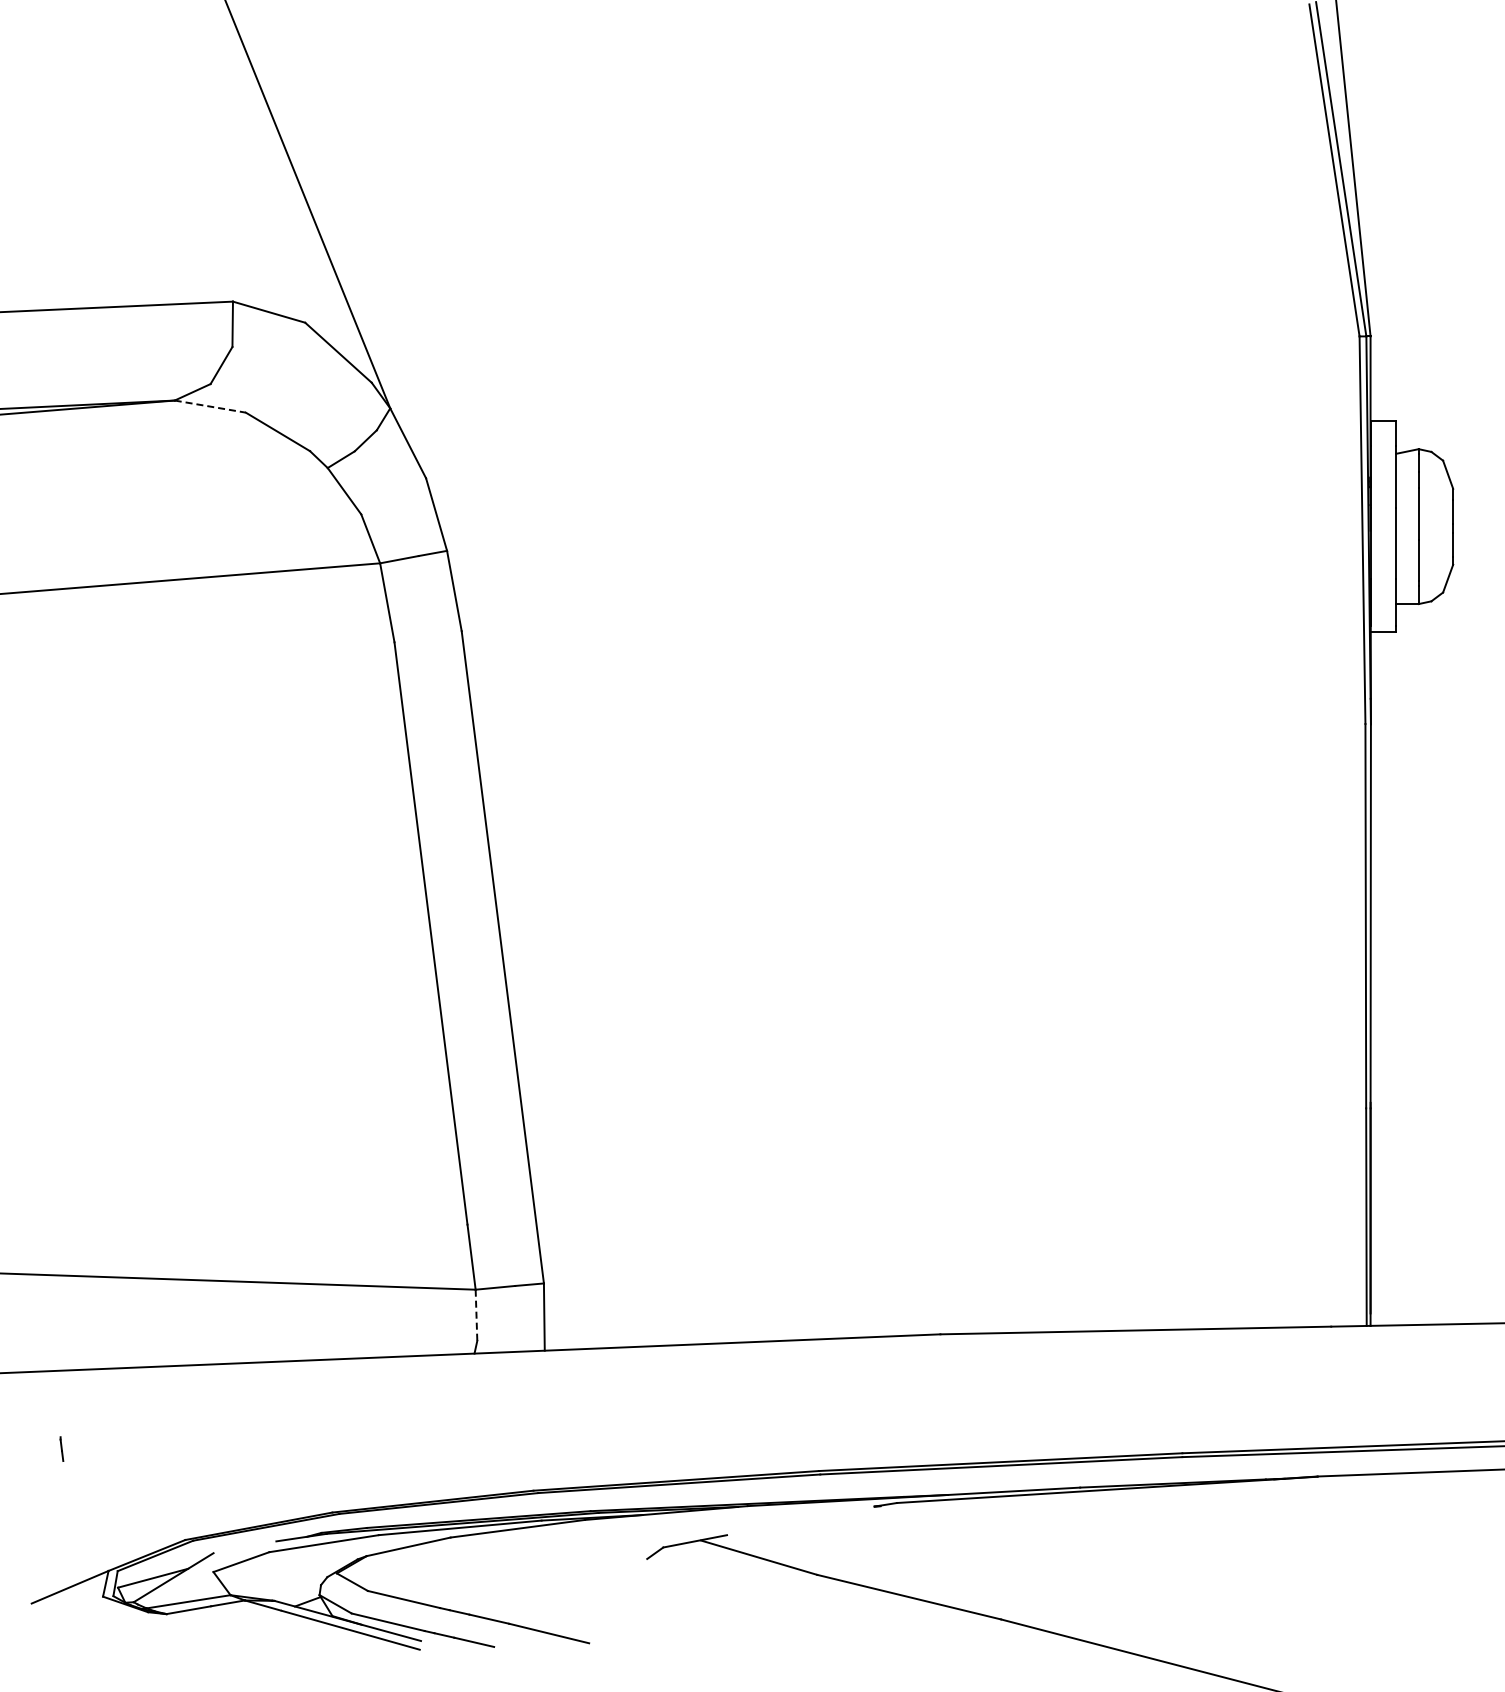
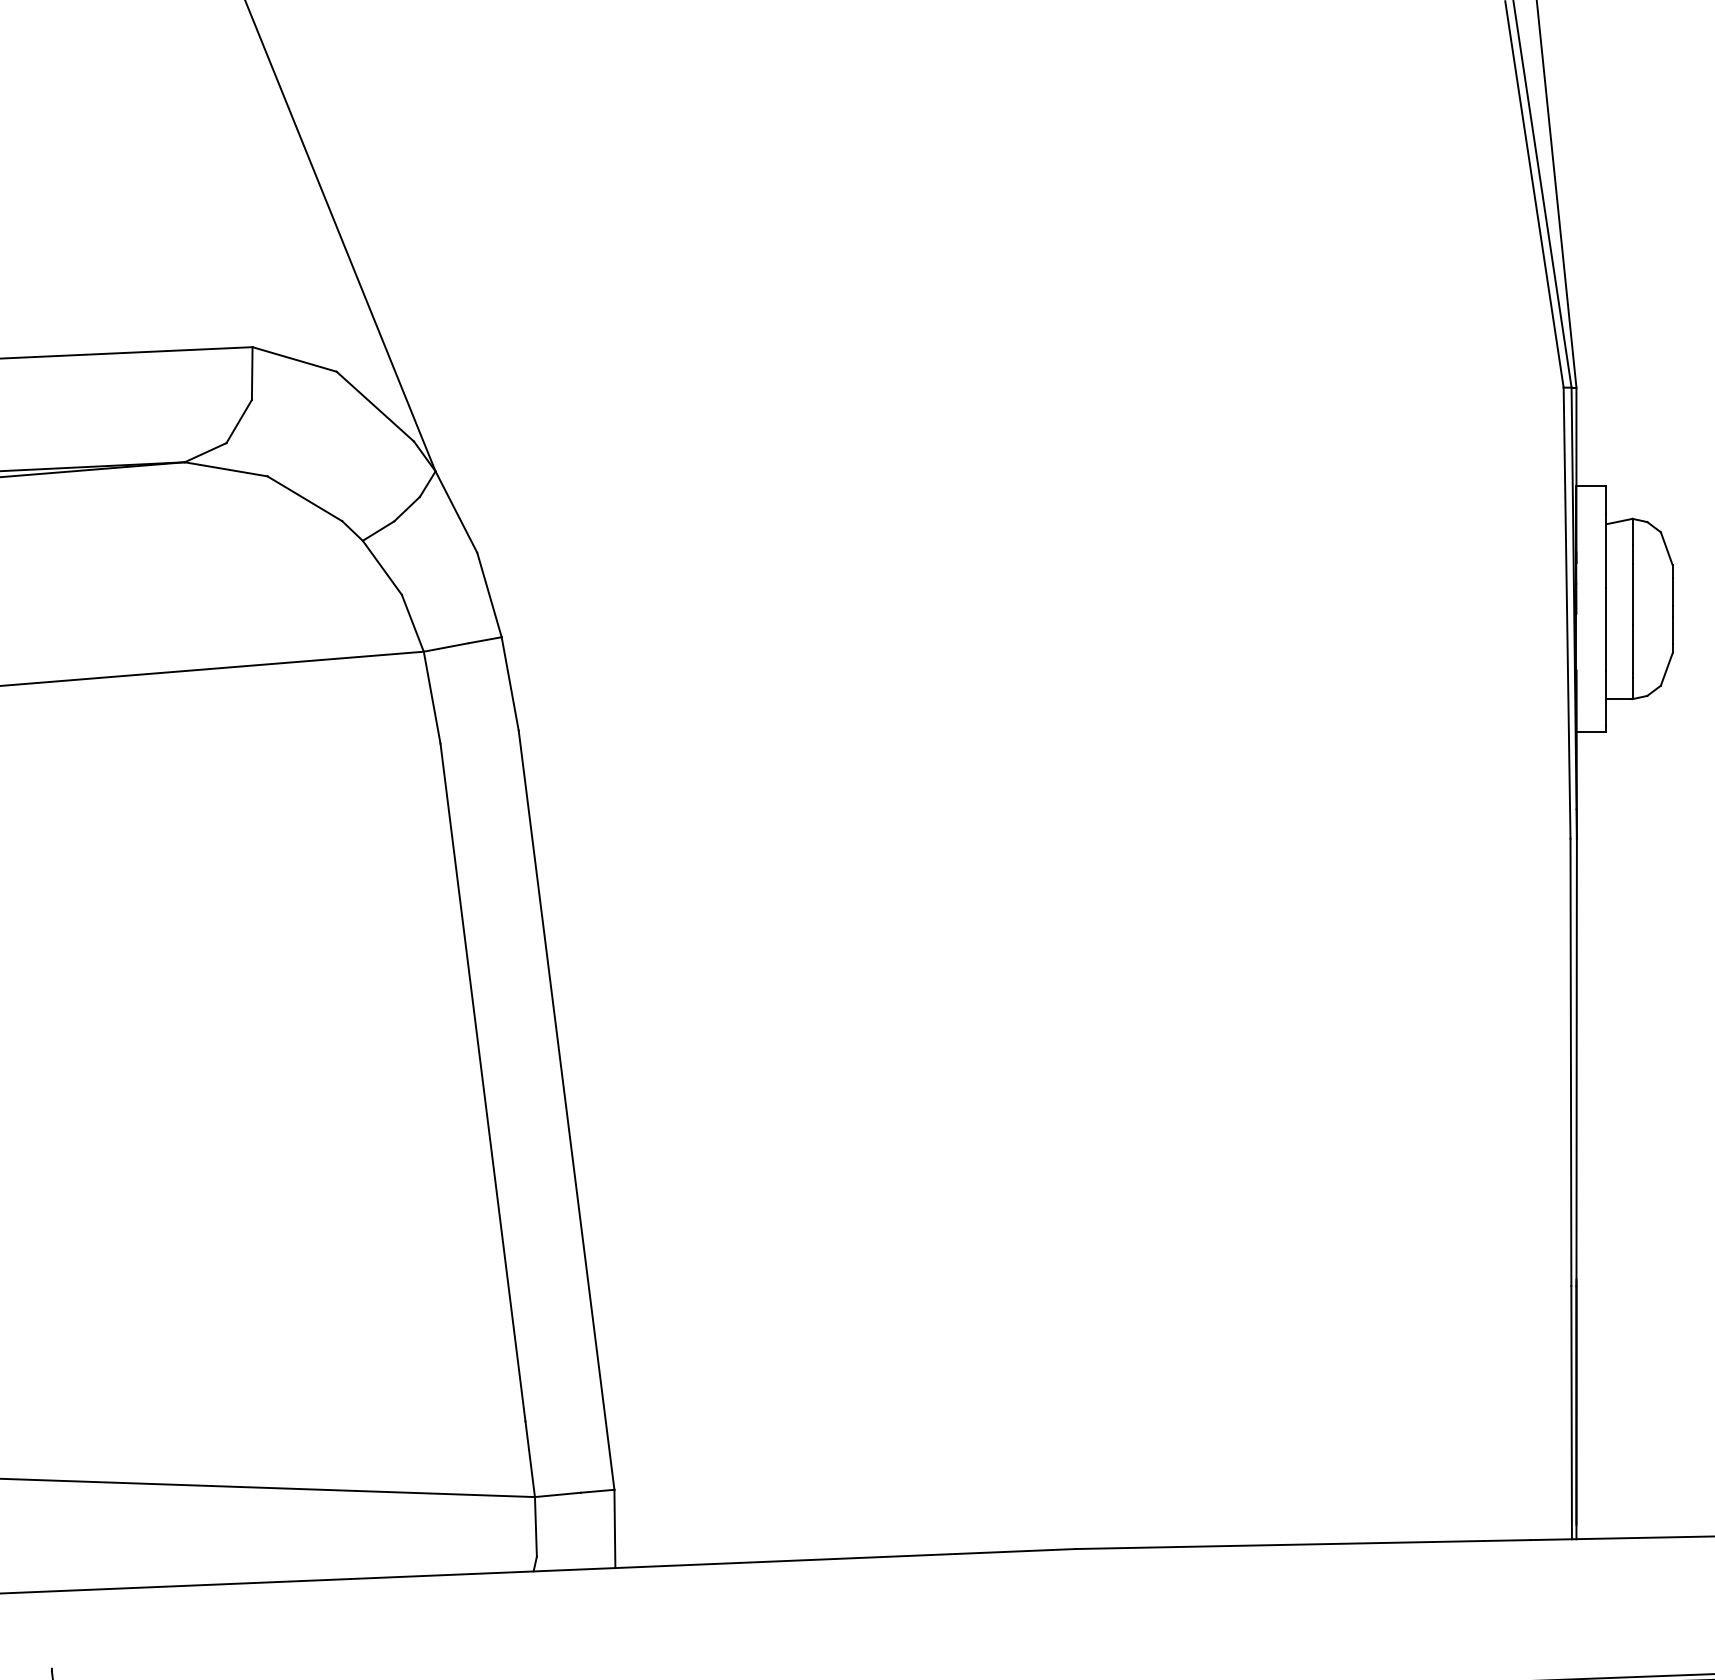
line: (210, 406) -> (226, 469), dashed -> solid
line: (476, 1315) -> (535, 1527), dashed -> solid

